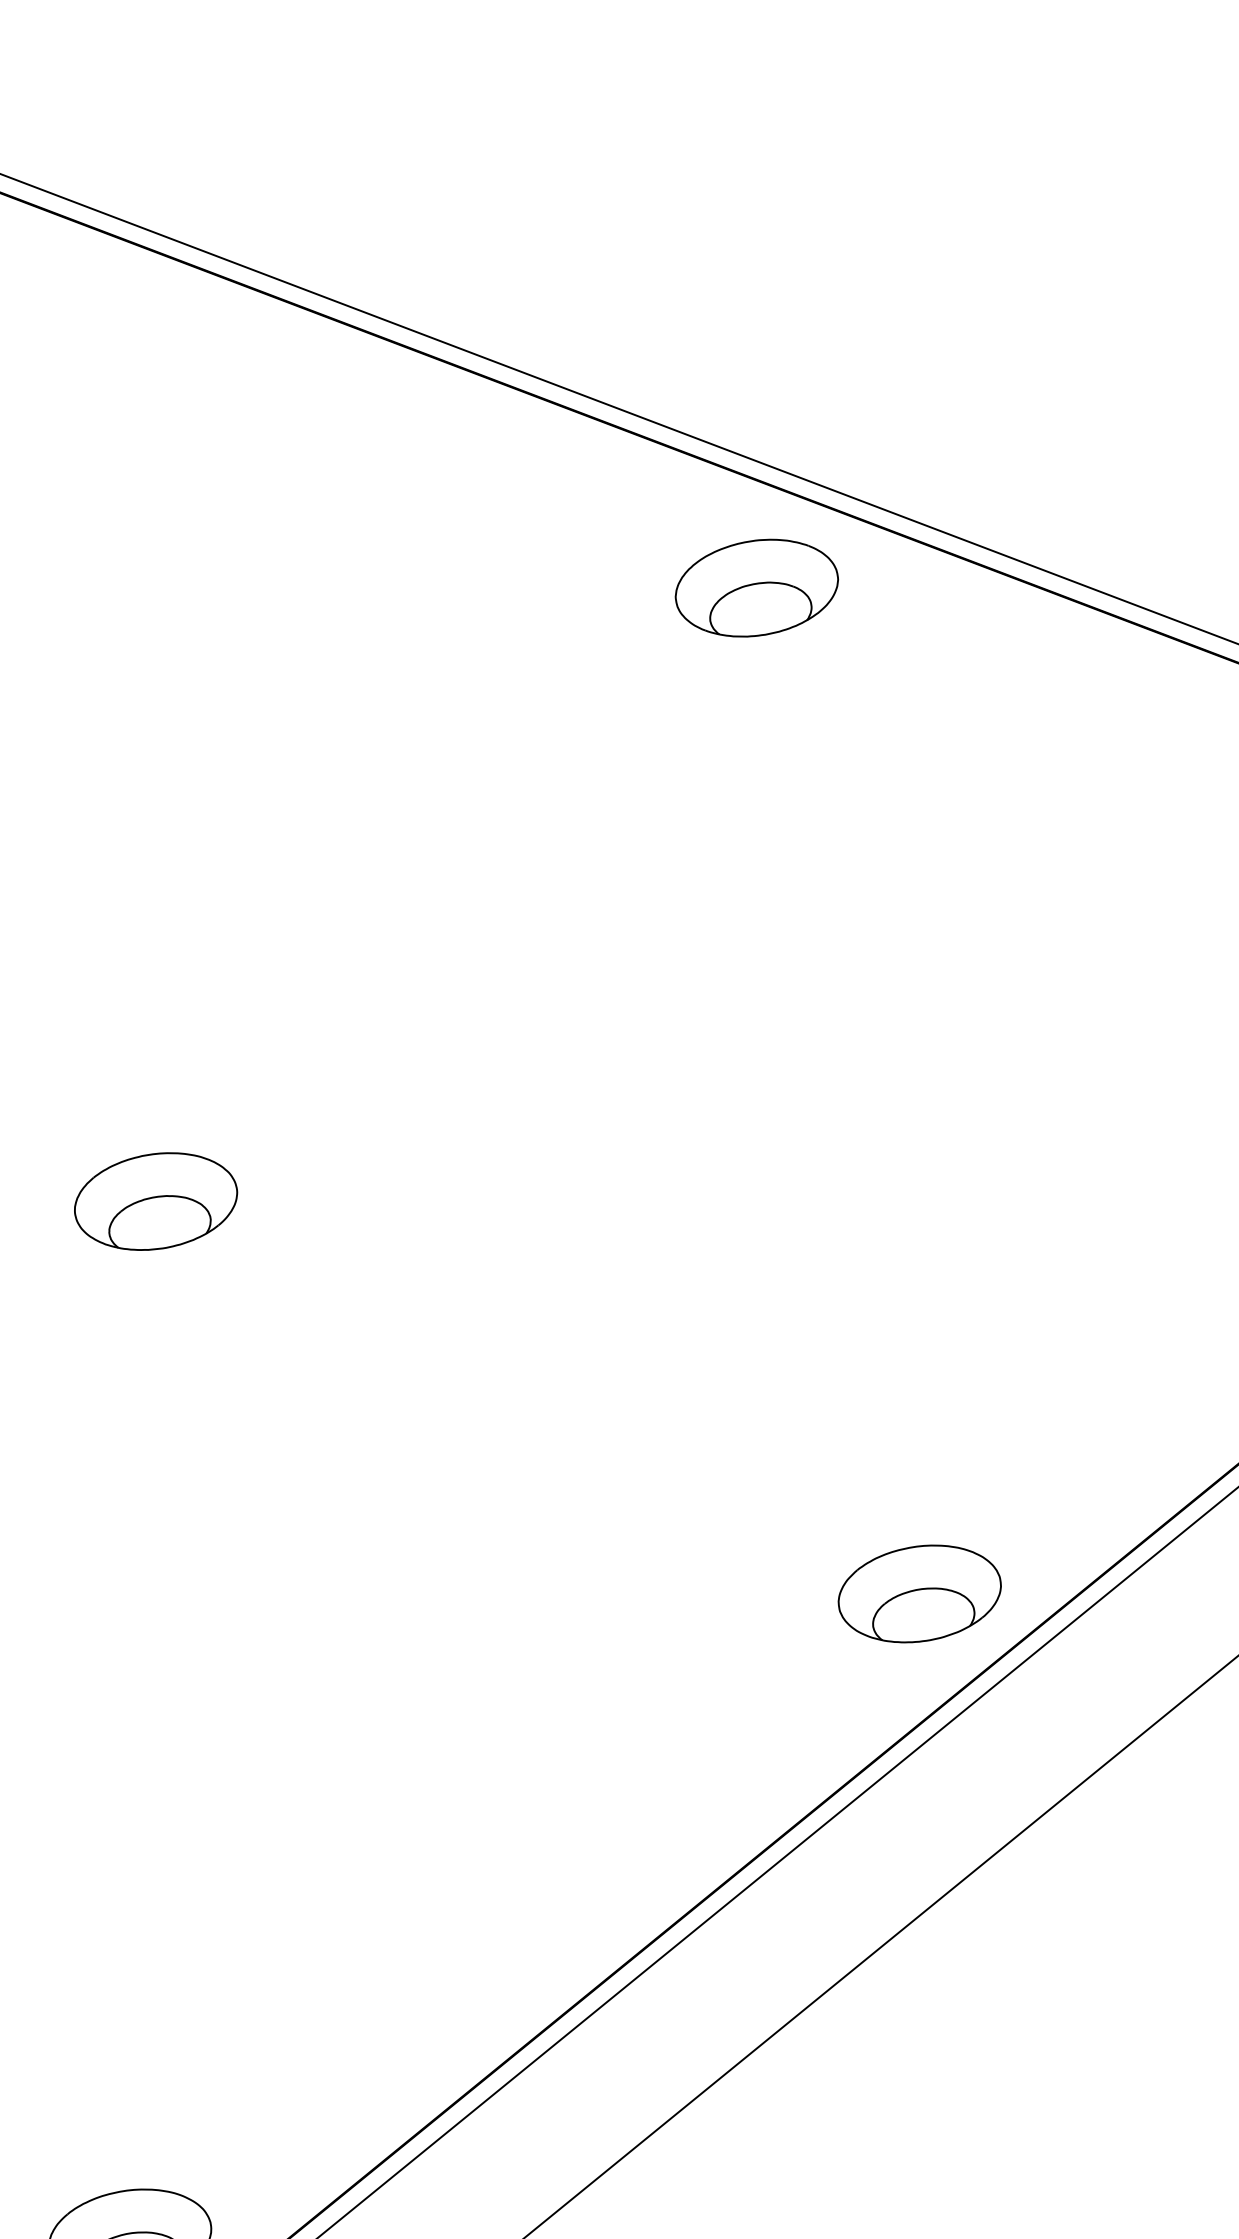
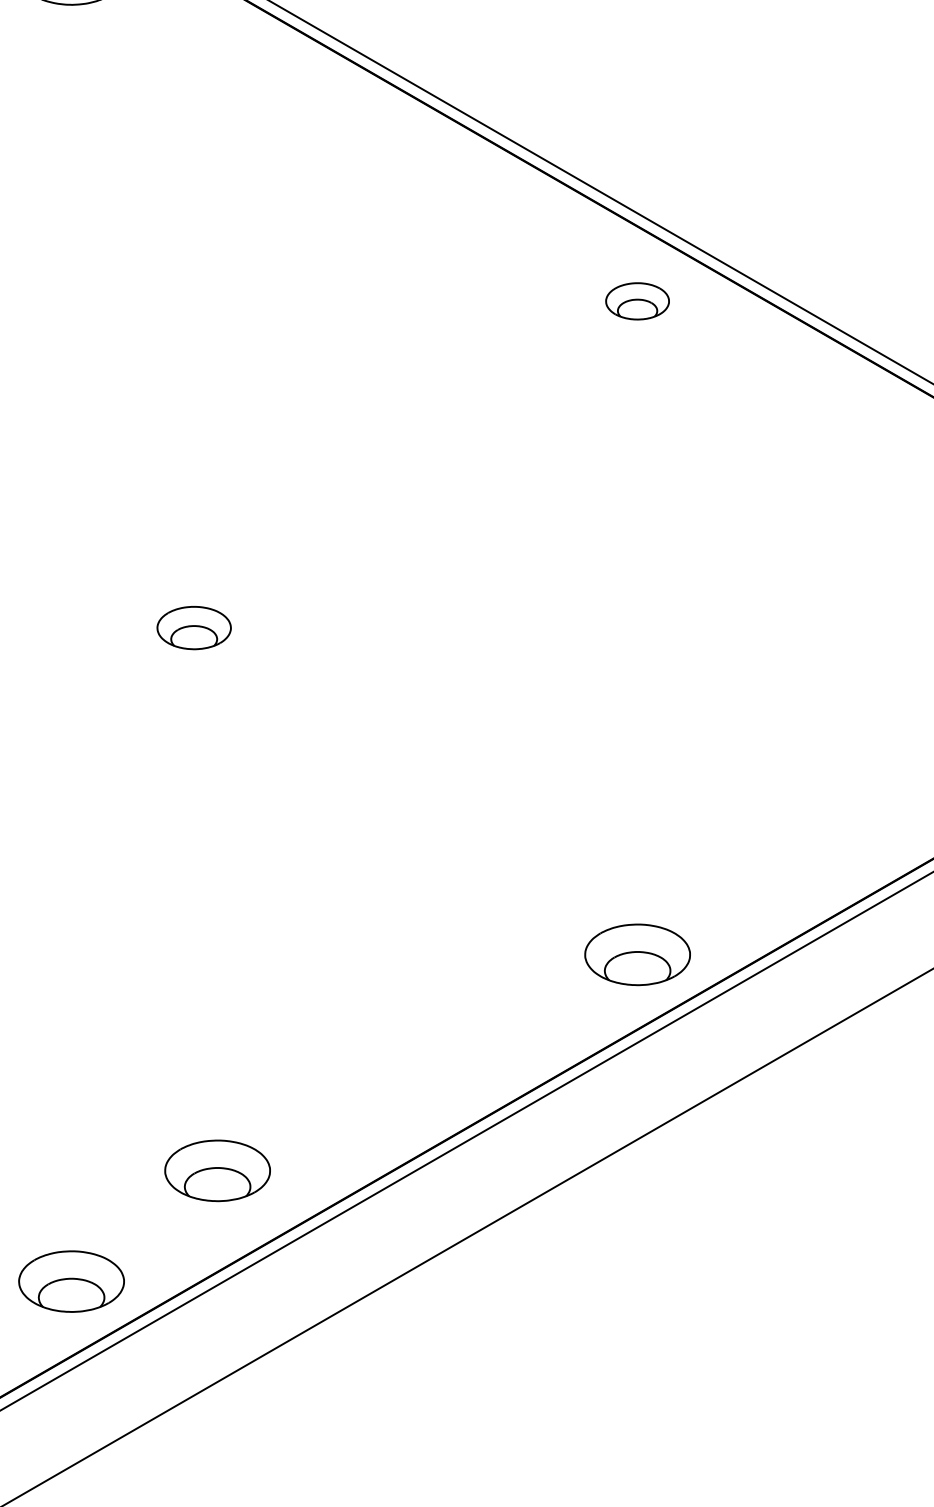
part: (756, 588) -> (637, 301), size x0.6
part: (154, 1200) -> (193, 627), size x0.7
part: (326, 2030) -> (217, 1170), added

